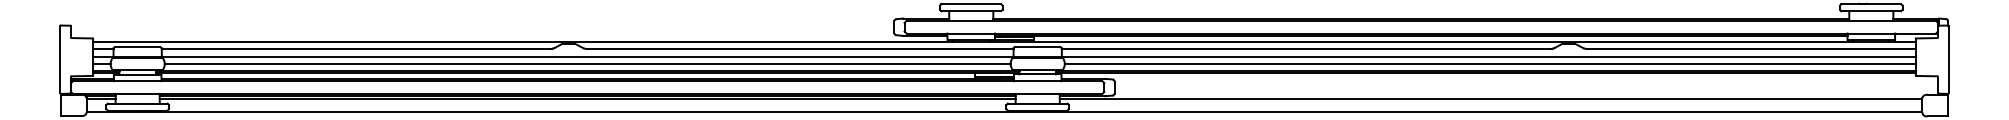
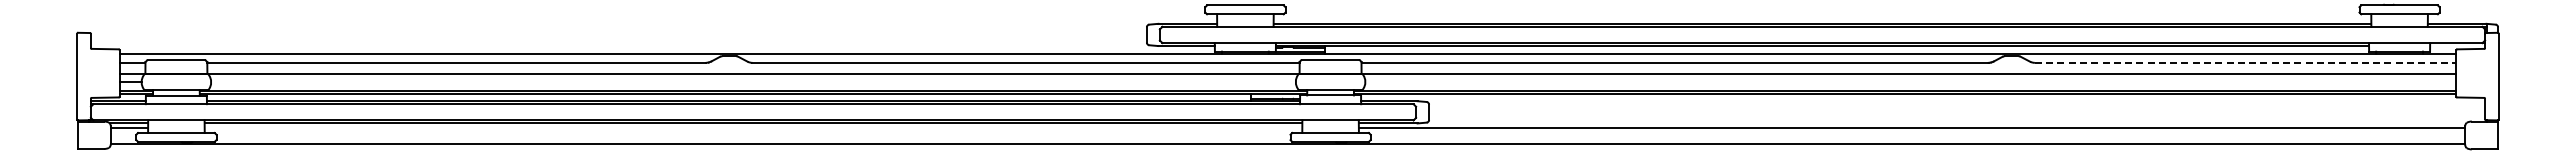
line: (1751, 48) -> (2245, 62), solid -> dashed
line: (587, 64) -> (753, 82), removed
line: (1489, 64) -> (1910, 82), removed
line: (587, 99) -> (753, 127), removed

